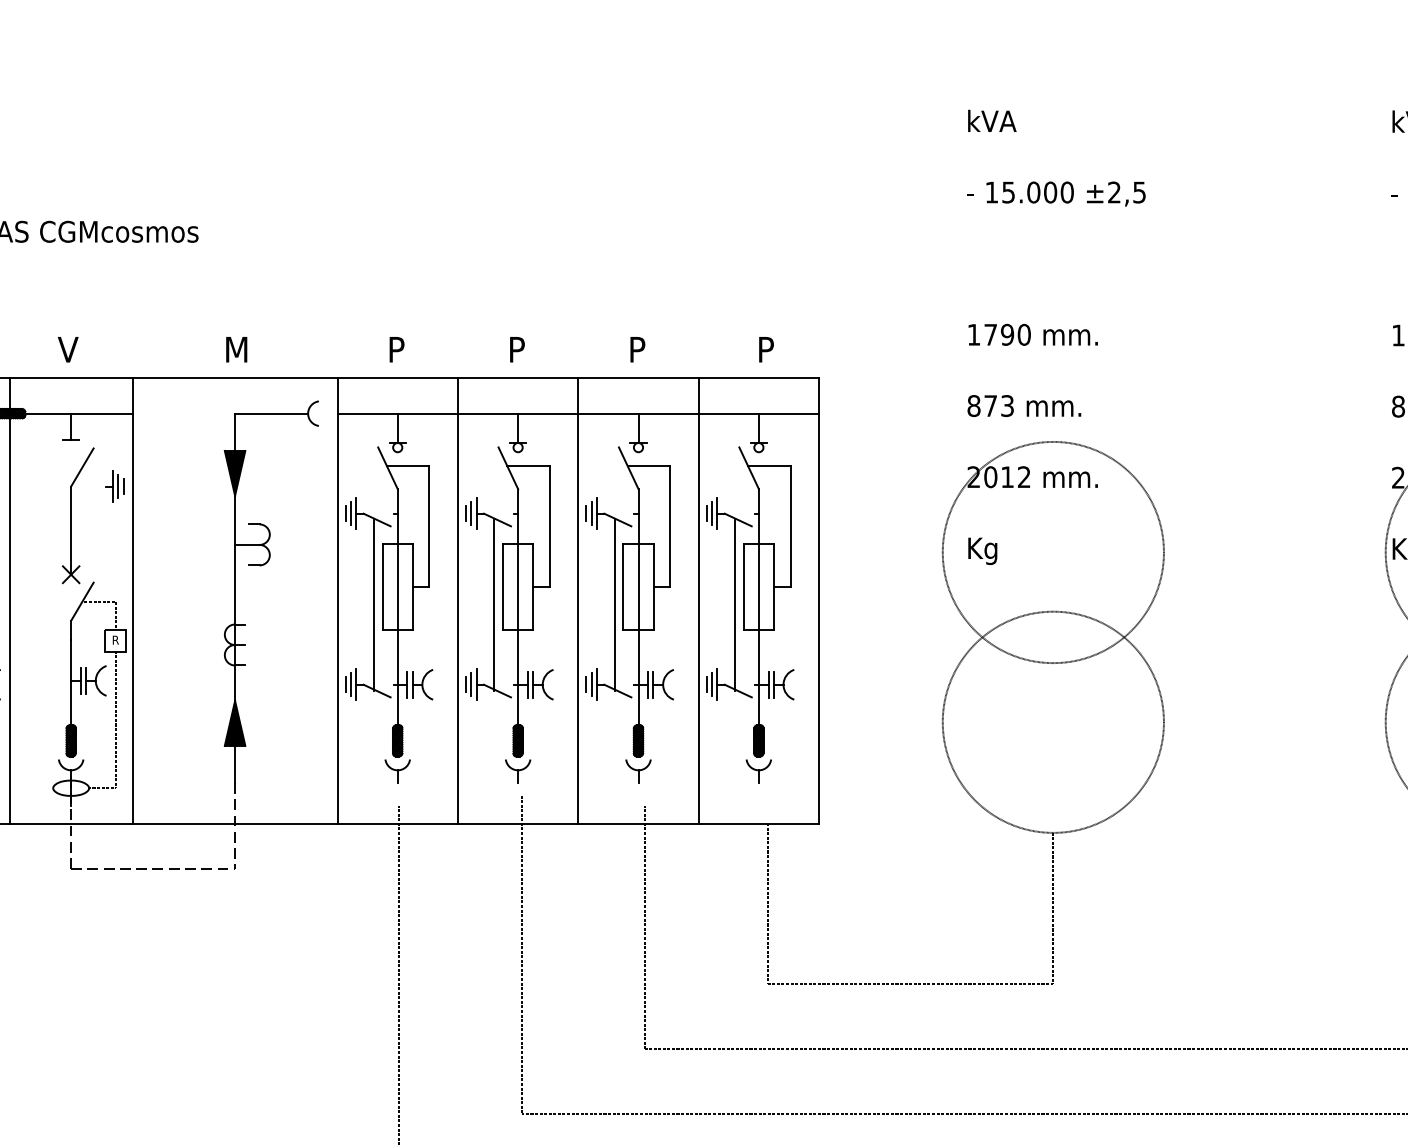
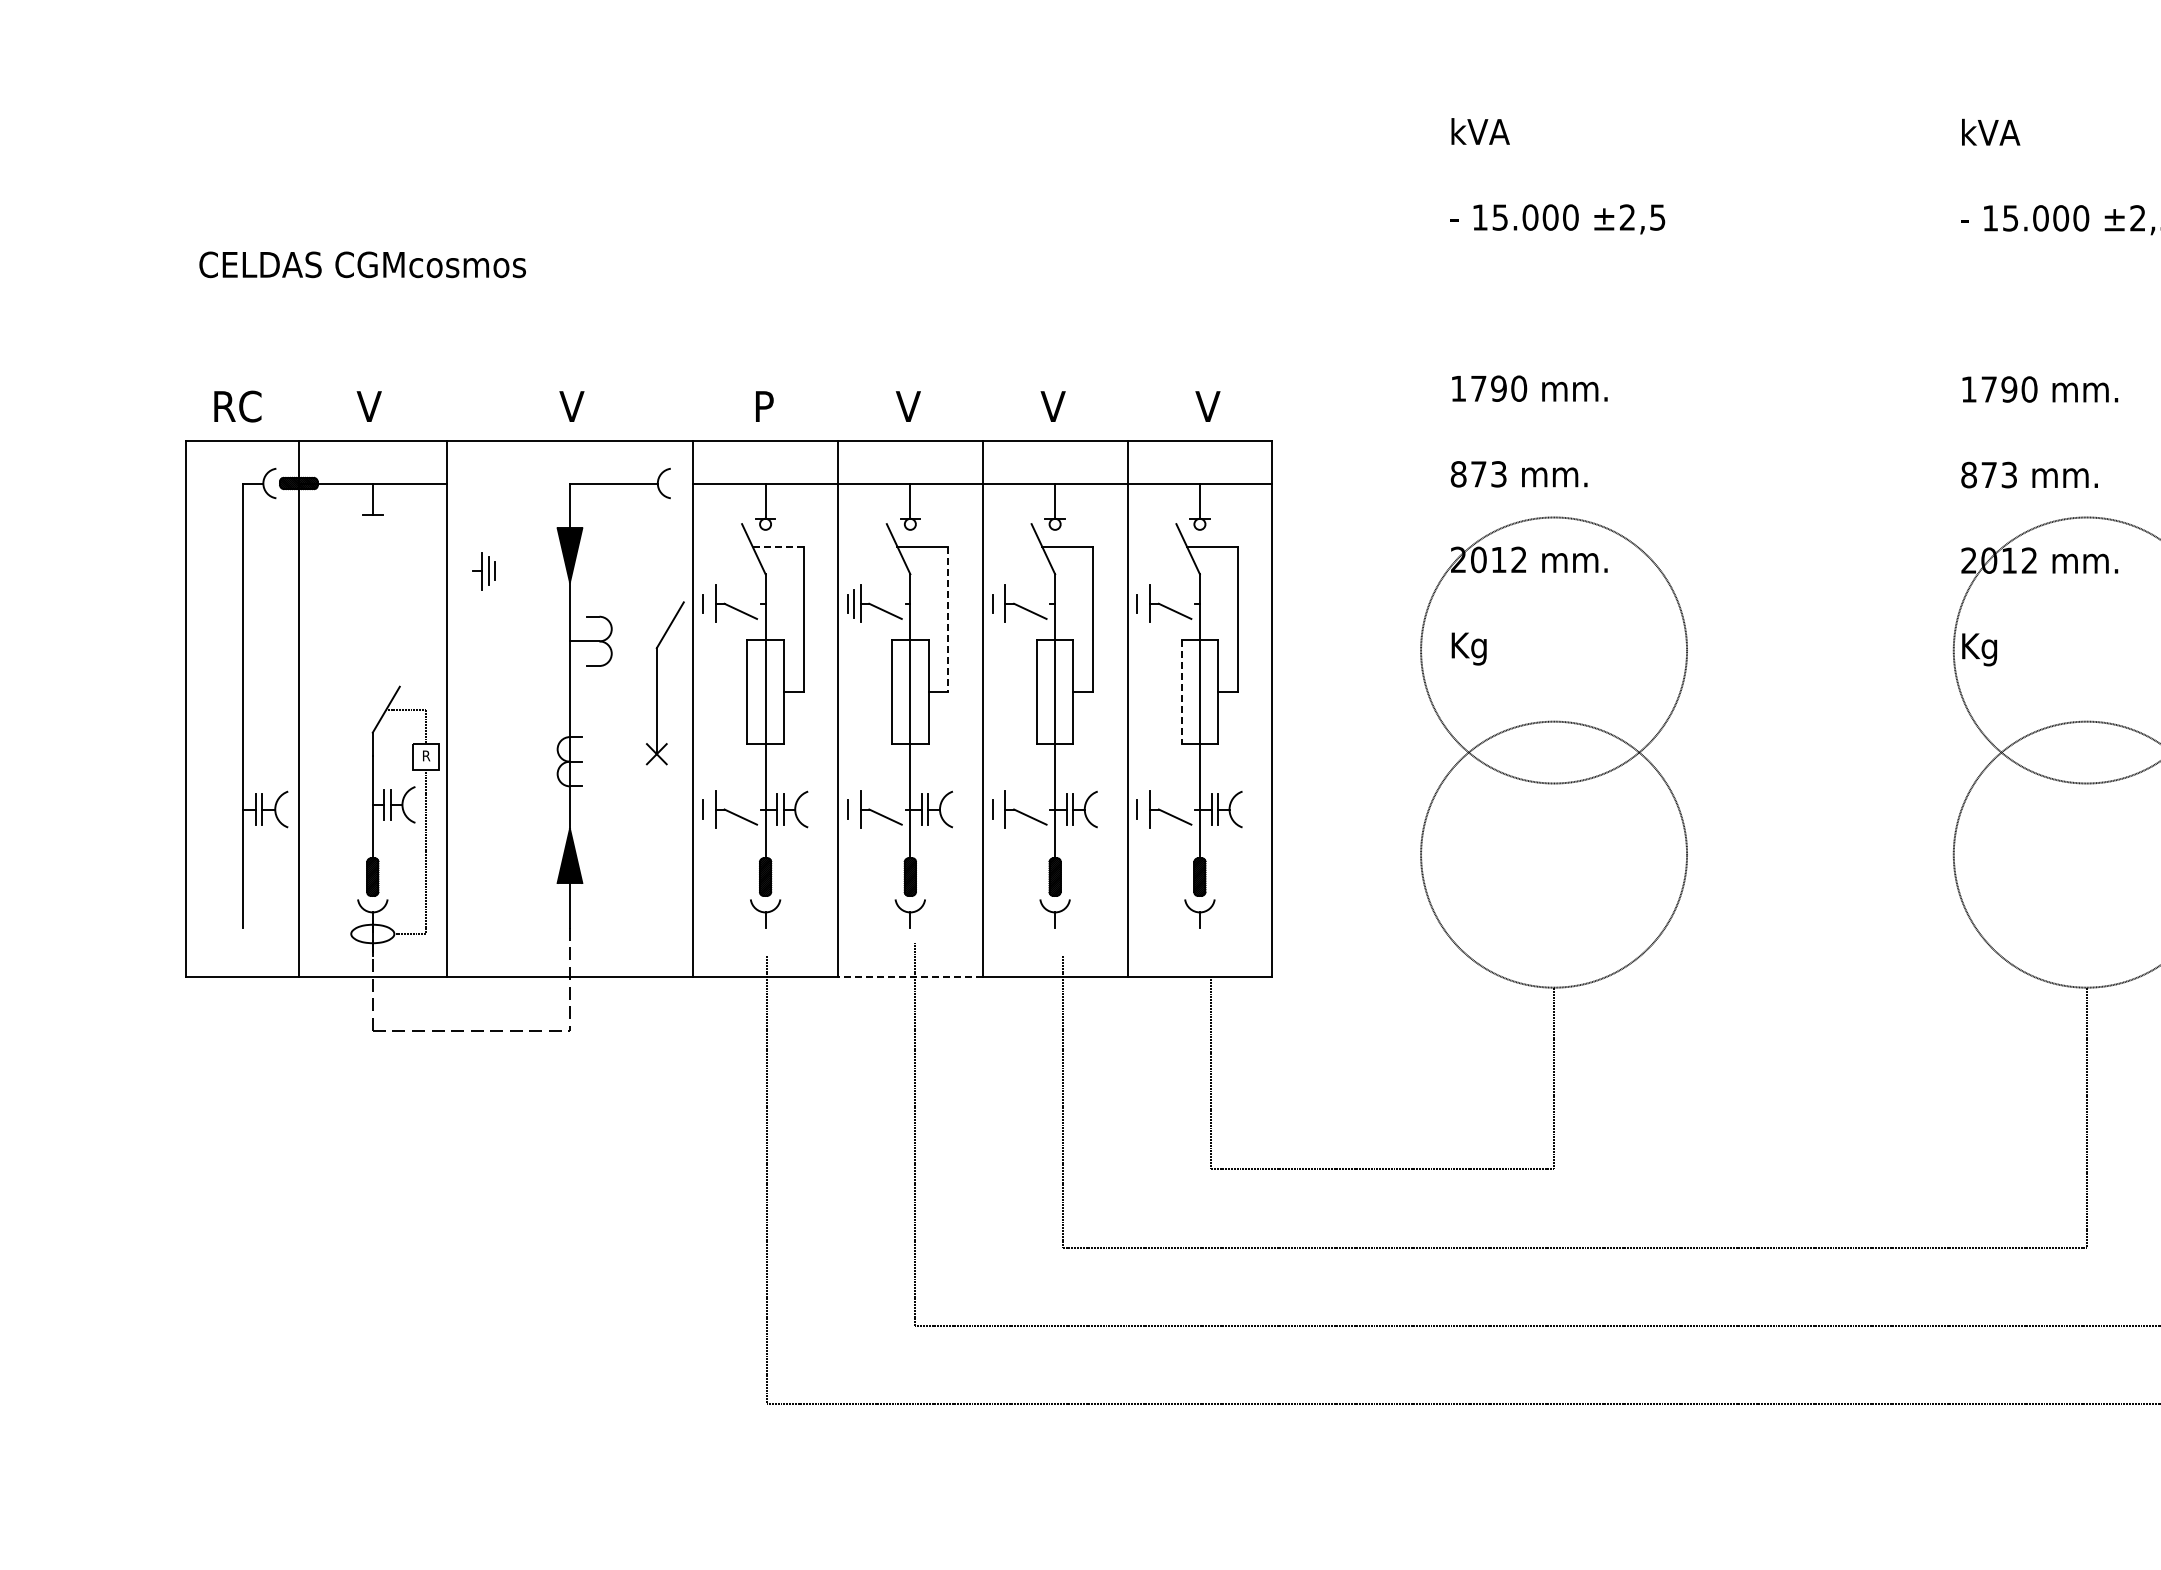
text: (236, 349) -> (571, 406), M -> V
text: (515, 349) -> (907, 406), P -> V
text: (636, 349) -> (1052, 406), P -> V
text: (765, 349) -> (1207, 406), P -> V
line: (408, 466) -> (778, 546), solid -> dashed
part: (114, 486) -> (483, 571), moved
line: (351, 513) -> (709, 603), removed
line: (591, 513) -> (998, 603), removed
line: (711, 513) -> (1143, 603), removed
part: (71, 515) -> (657, 683), moved
line: (549, 526) -> (948, 619), solid -> dashed
line: (743, 586) -> (1181, 691), solid -> dashed
line: (374, 605) -> (737, 714), removed
line: (494, 605) -> (881, 714), removed
line: (614, 605) -> (1026, 714), removed
line: (735, 605) -> (1171, 714), removed
line: (351, 684) -> (709, 809), removed
line: (471, 684) -> (854, 809), removed
line: (591, 684) -> (998, 809), removed
line: (711, 684) -> (1143, 809), removed
line: (517, 824) -> (909, 977), solid -> dashed

